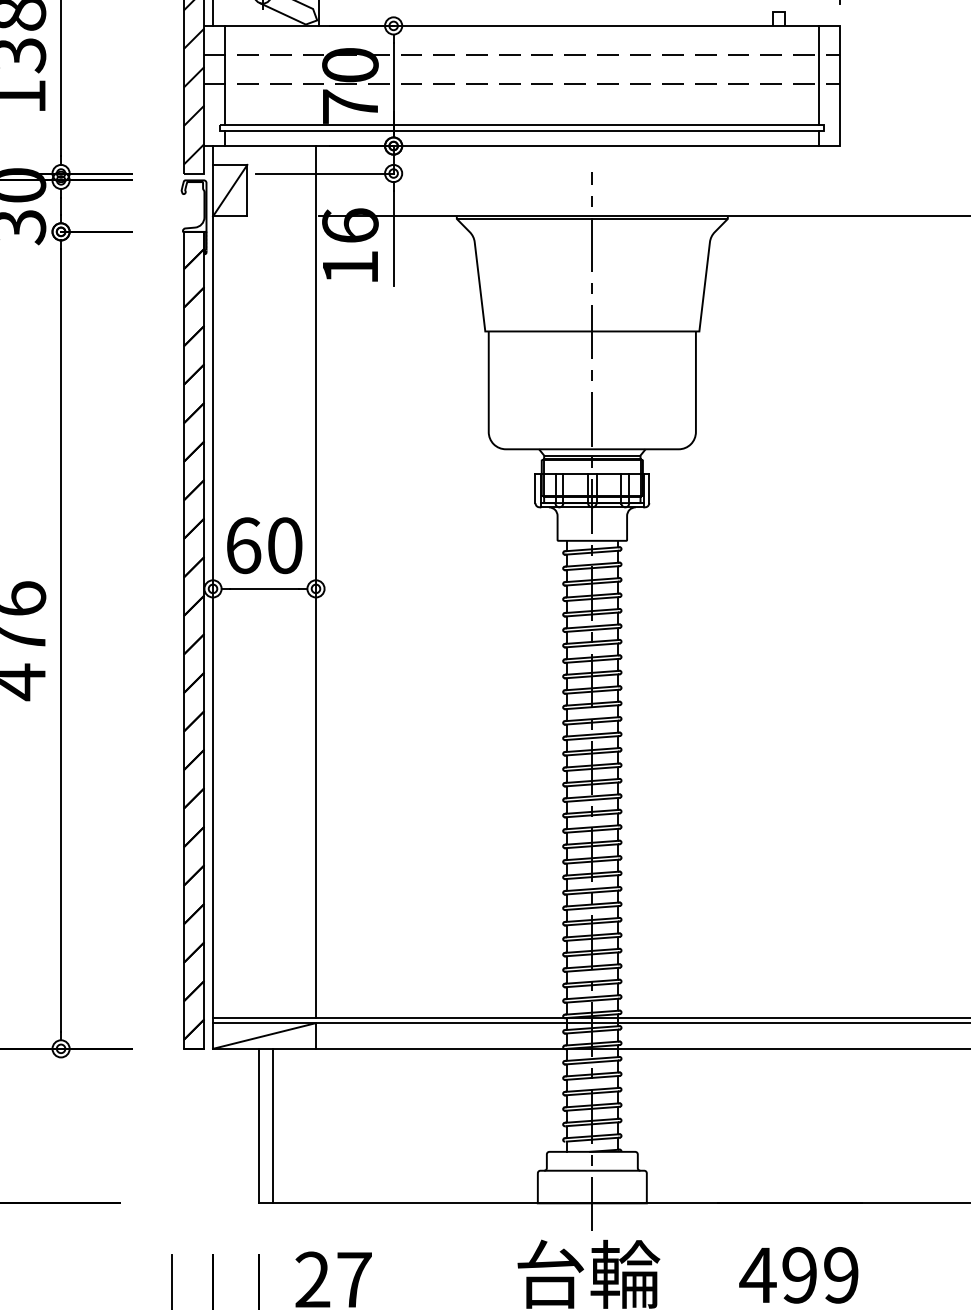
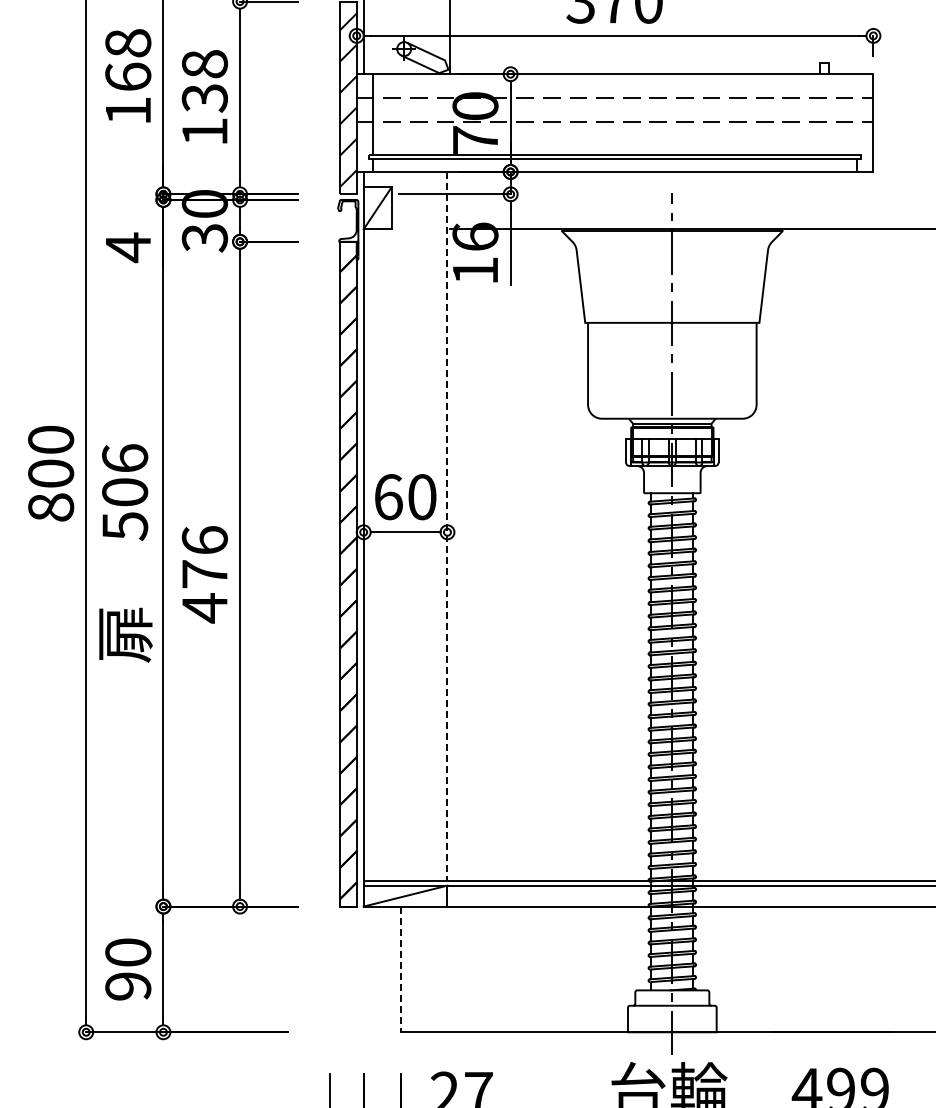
line: (818, 75) -> (856, 114), removed
line: (316, 581) -> (447, 526), solid -> dashed
line: (259, 1126) -> (401, 969), solid -> dashed
line: (273, 1126) -> (412, 969), removed

